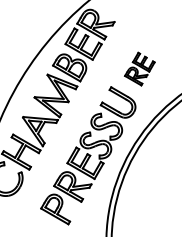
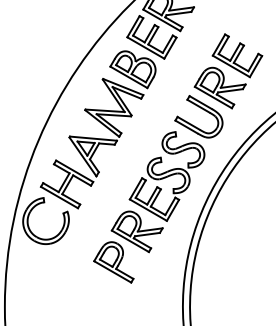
part: (139, 69) -> (228, 71), size x1.67

